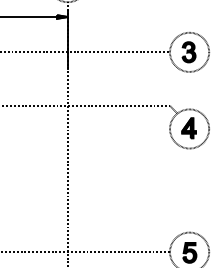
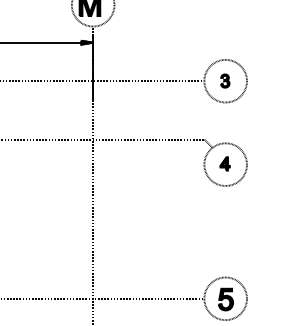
part: (189, 51) -> (225, 80), size x0.6
part: (188, 127) -> (224, 163), size x0.6

